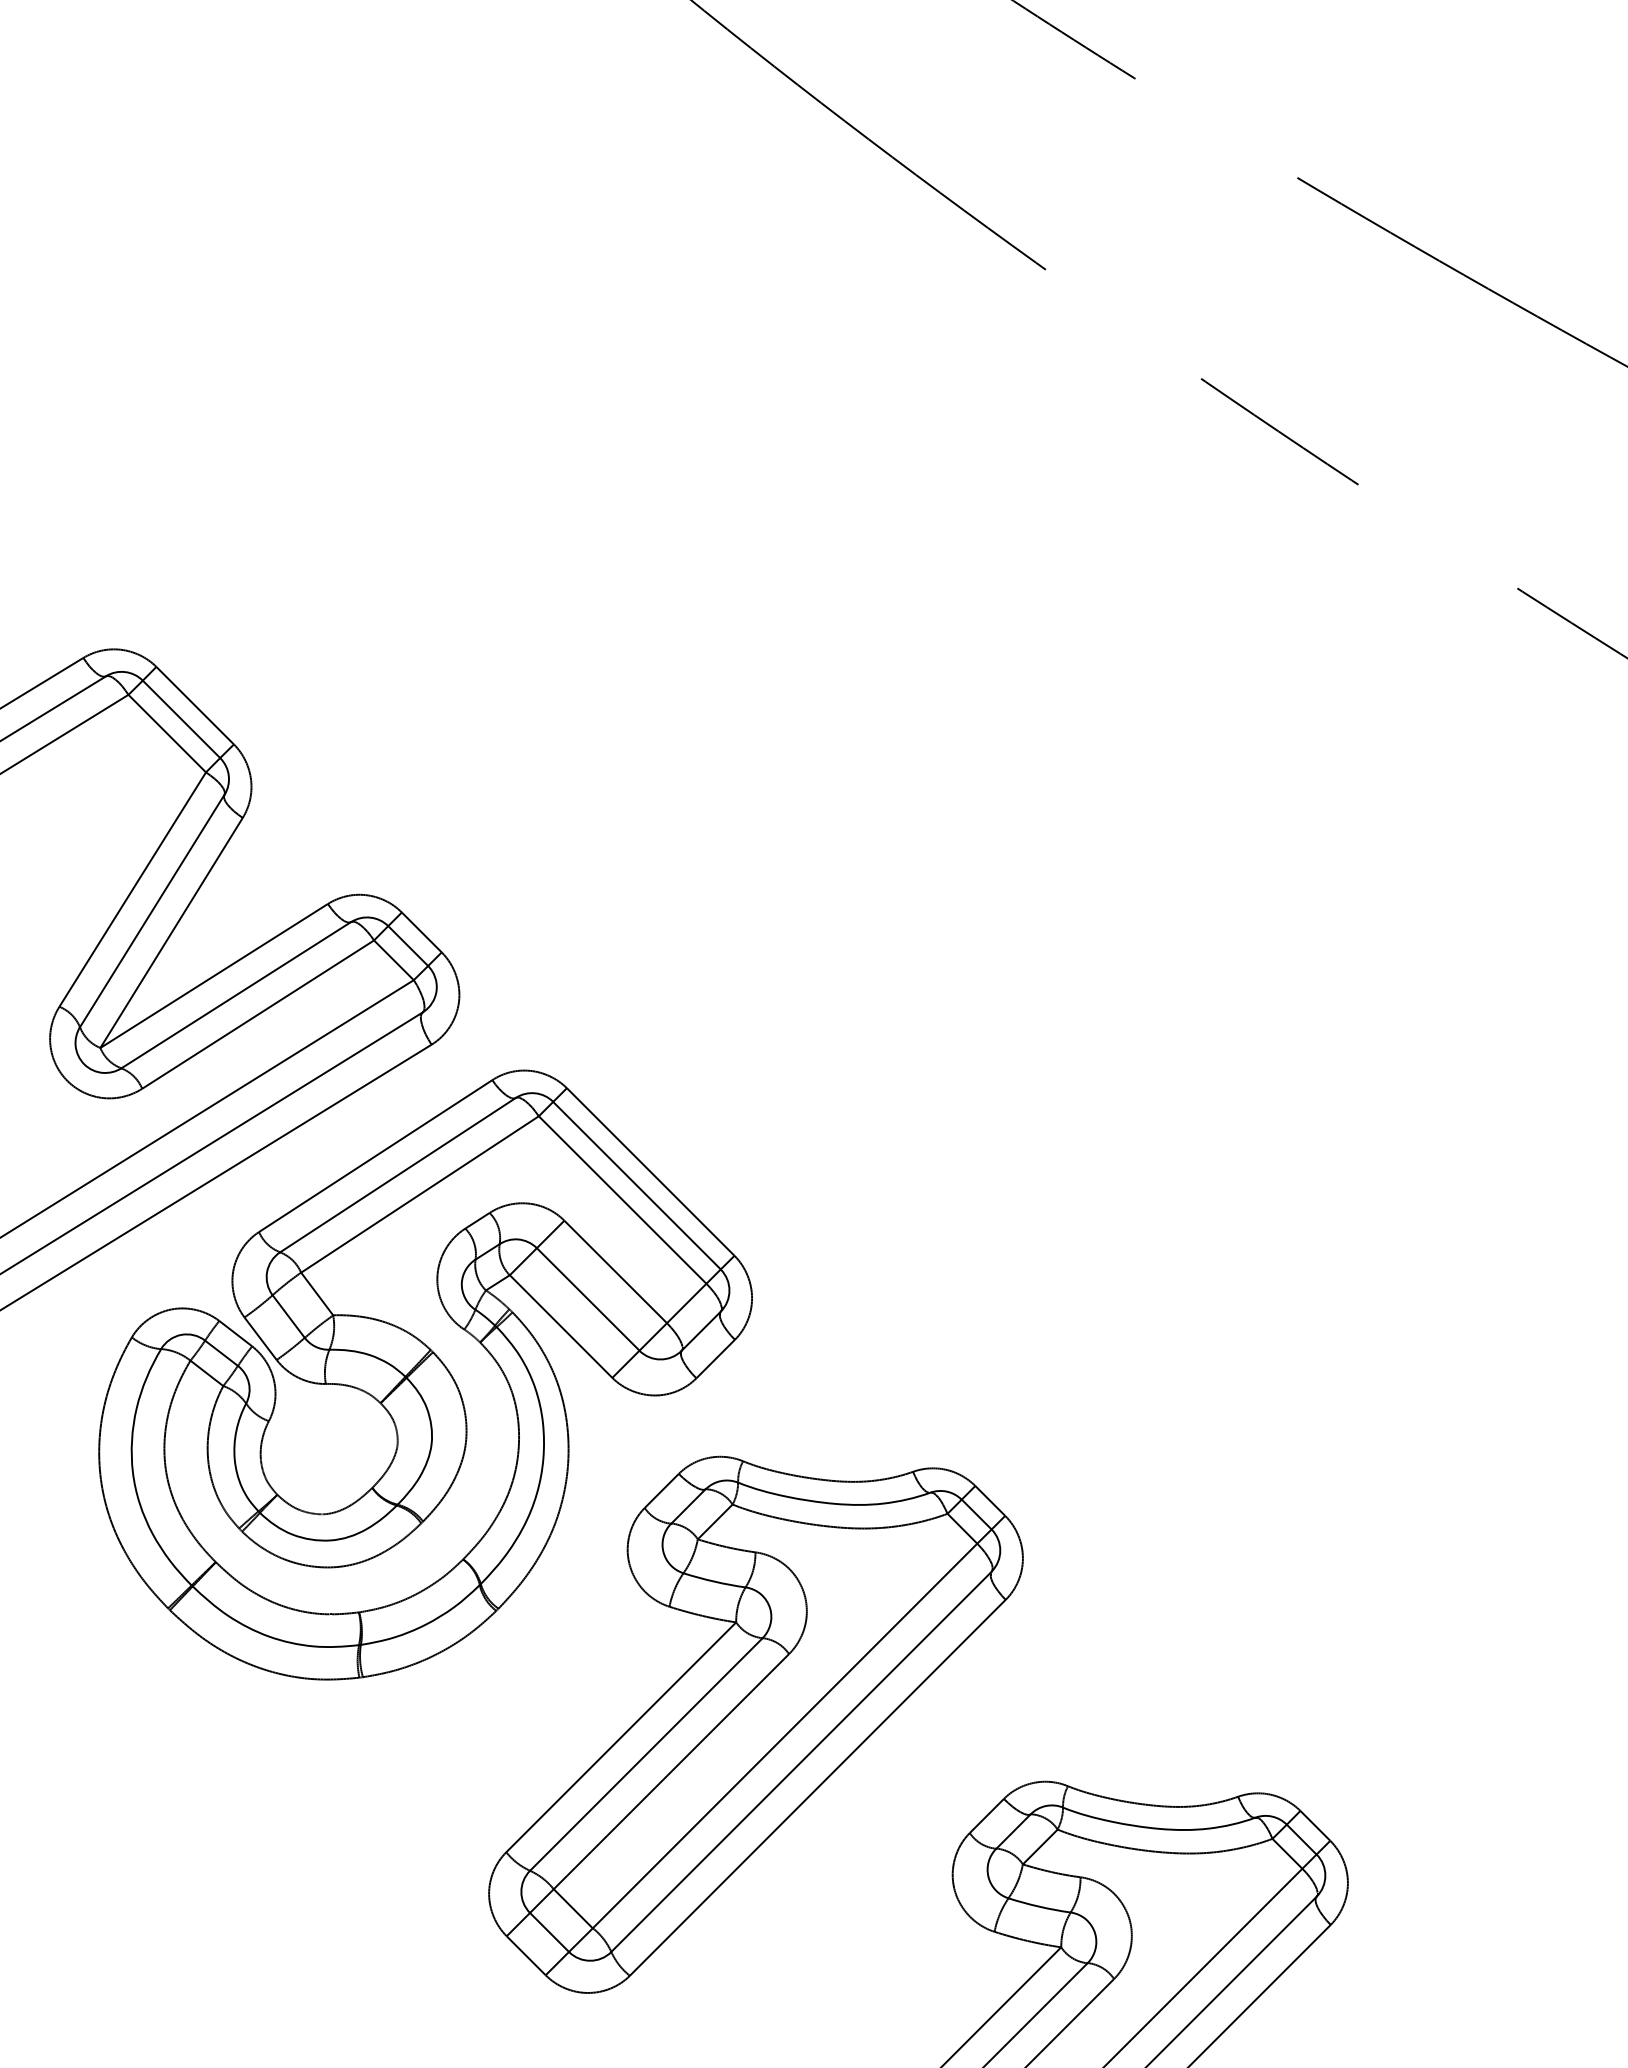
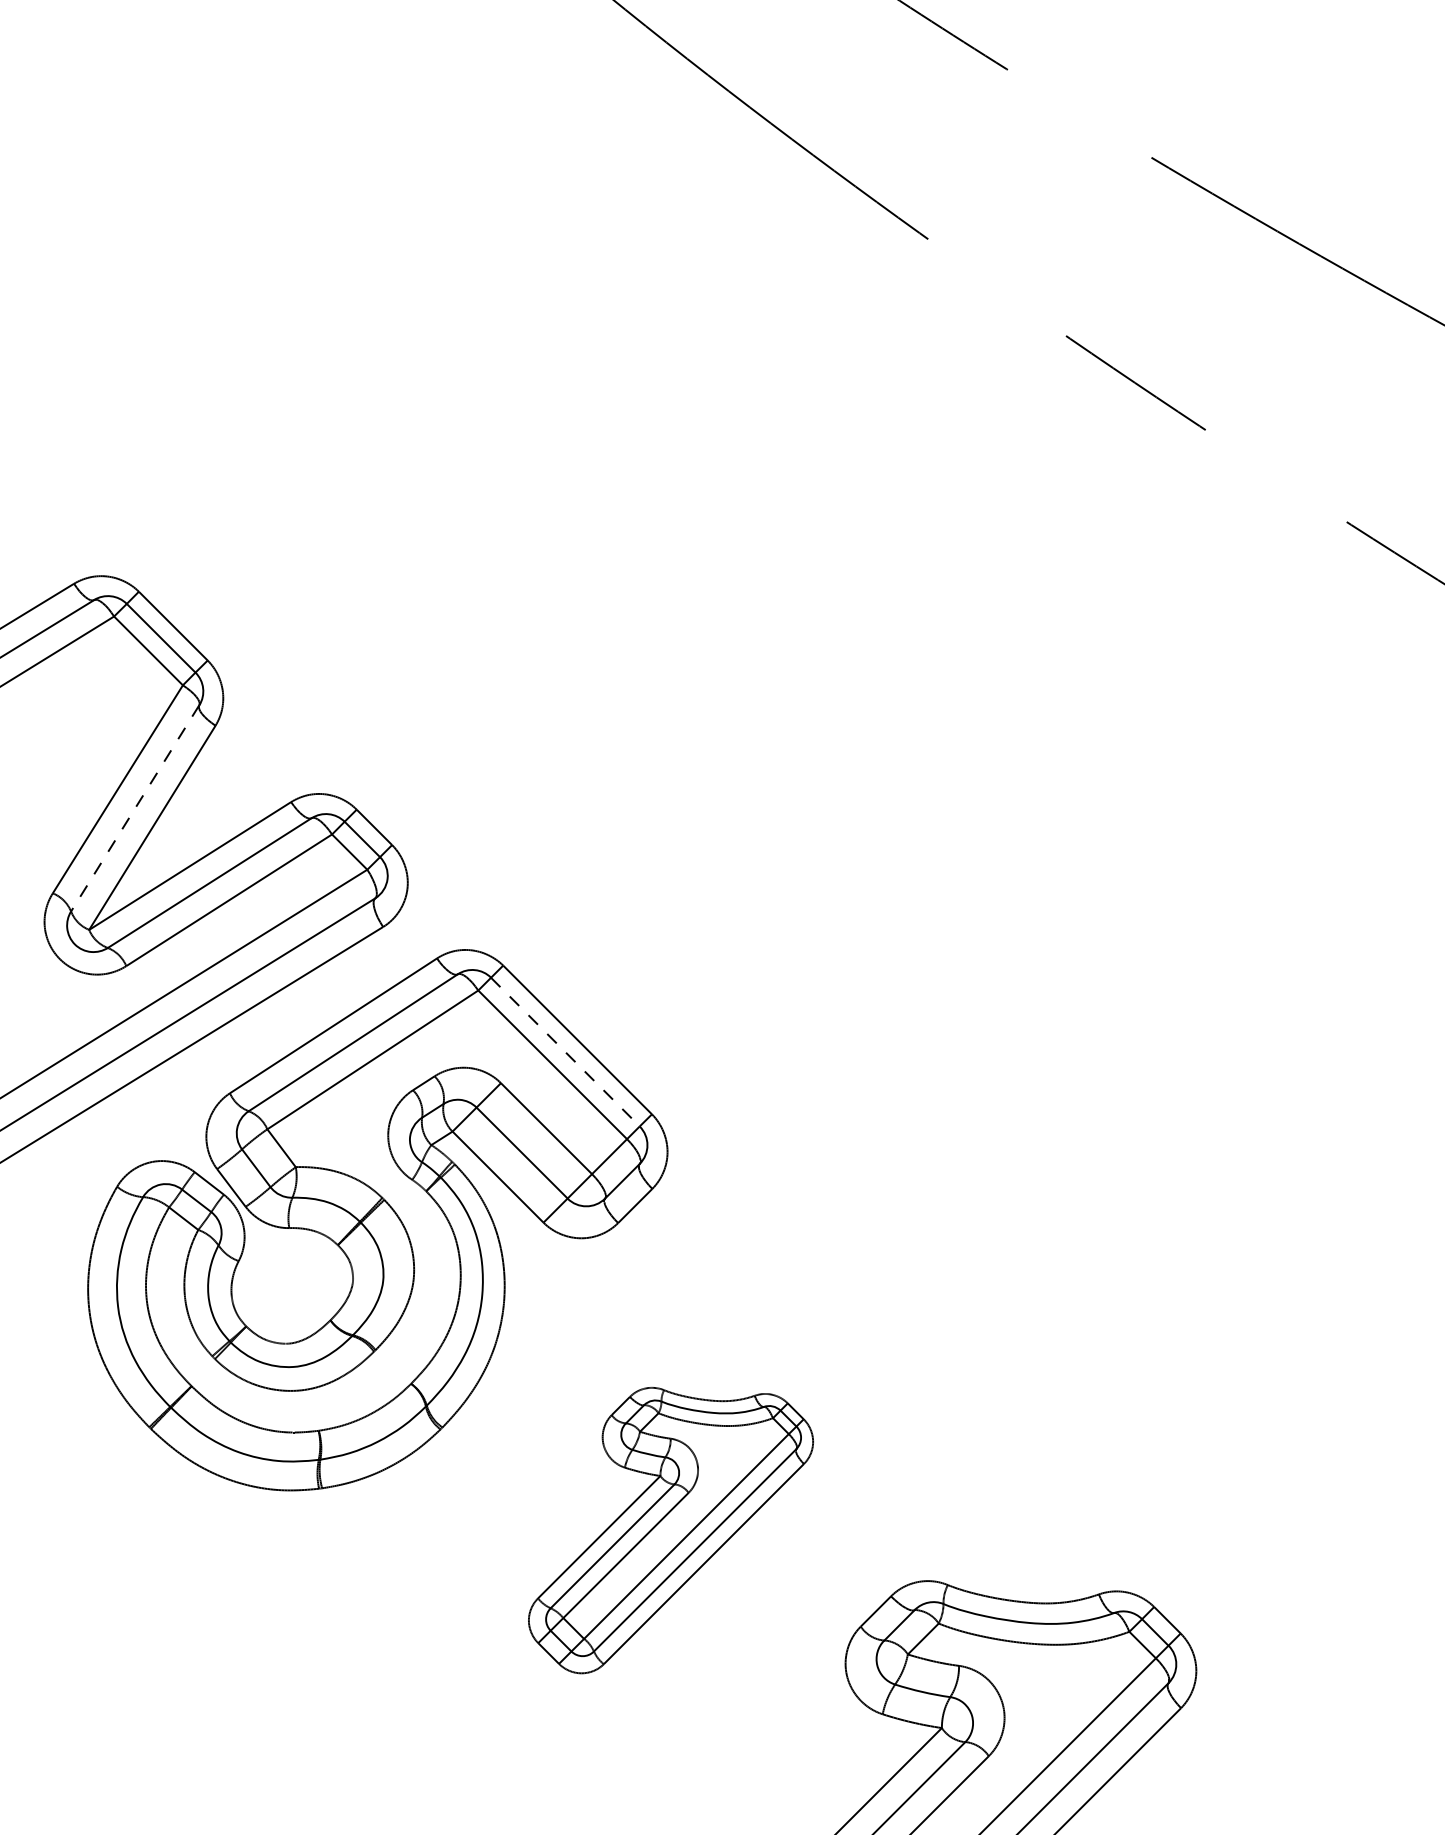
line: (151, 911) -> (134, 808), solid -> dashed
line: (637, 1186) -> (565, 1052), solid -> dashed
part: (755, 1724) -> (670, 1530), size x0.6

